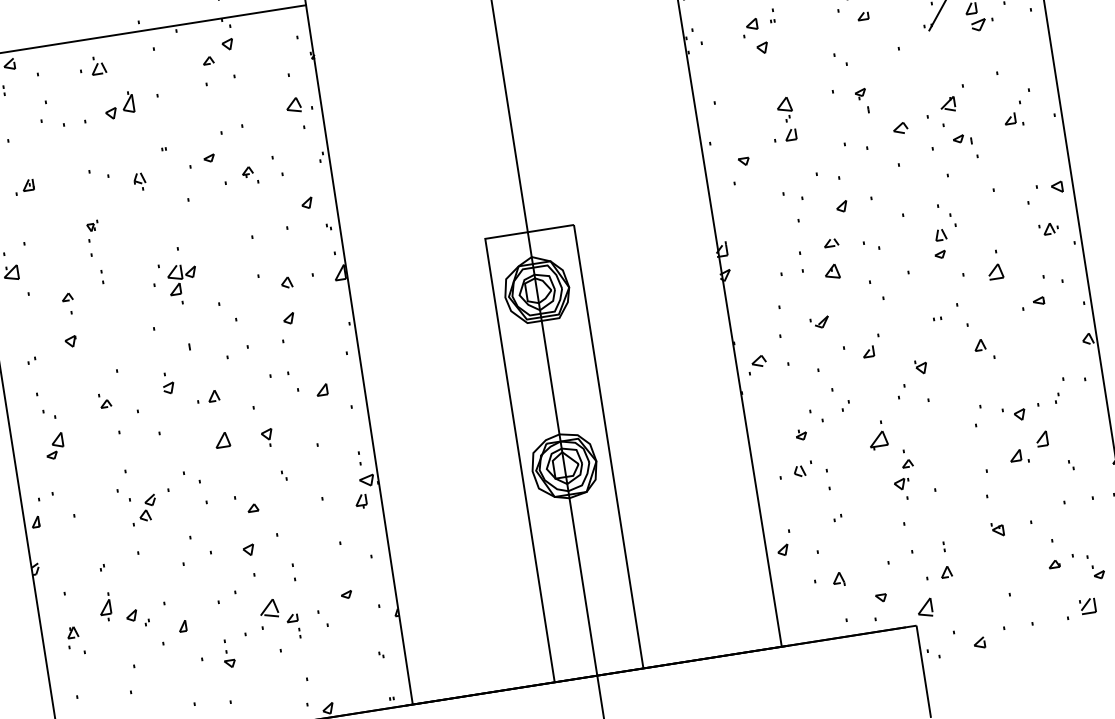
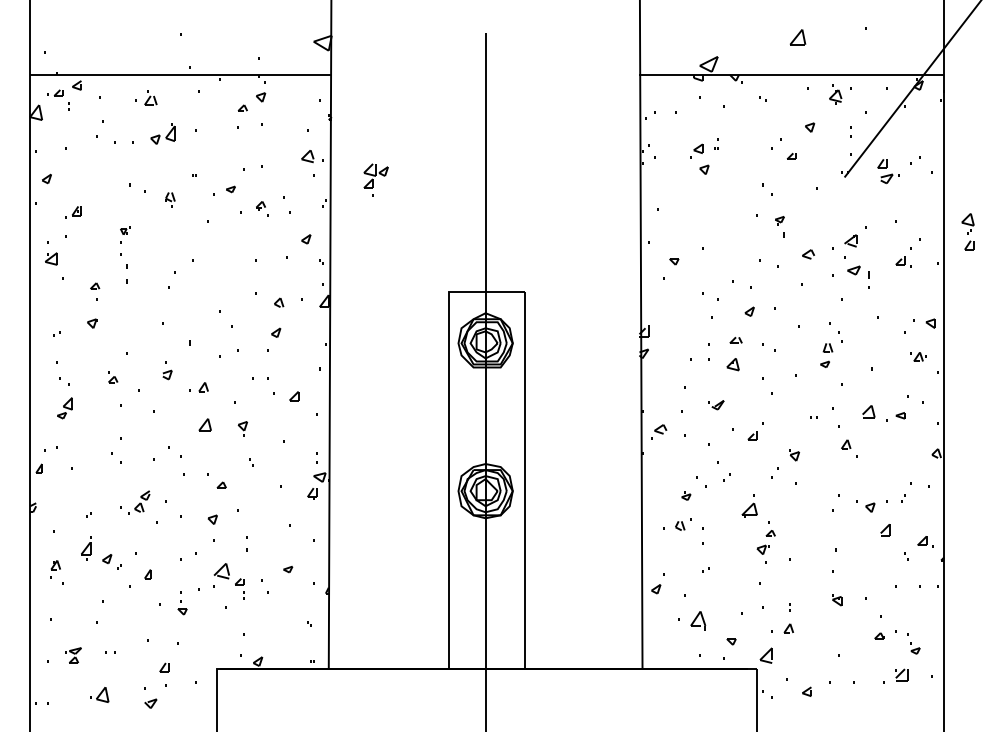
part: (785, 118) -> (967, 231), moved
part: (962, 139) -> (858, 271), size x1.4
part: (24, 187) -> (73, 212), moved
part: (995, 271) -> (868, 411), moved
part: (102, 276) -> (126, 273), size x1.6
part: (182, 283) -> (375, 179), moved
part: (1019, 455) -> (925, 541), moved
part: (144, 509) -> (139, 502), moved
part: (838, 579) -> (698, 620), size x1.6

